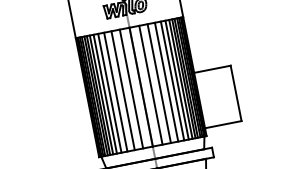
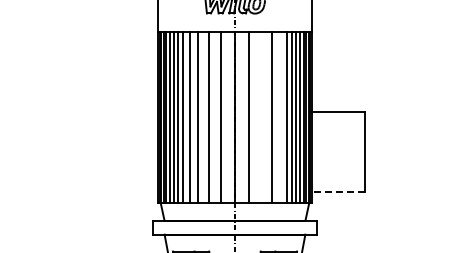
line: (172, 80) -> (280, 117), removed
line: (159, 83) -> (261, 117), removed
line: (223, 124) -> (338, 191), solid -> dashed

